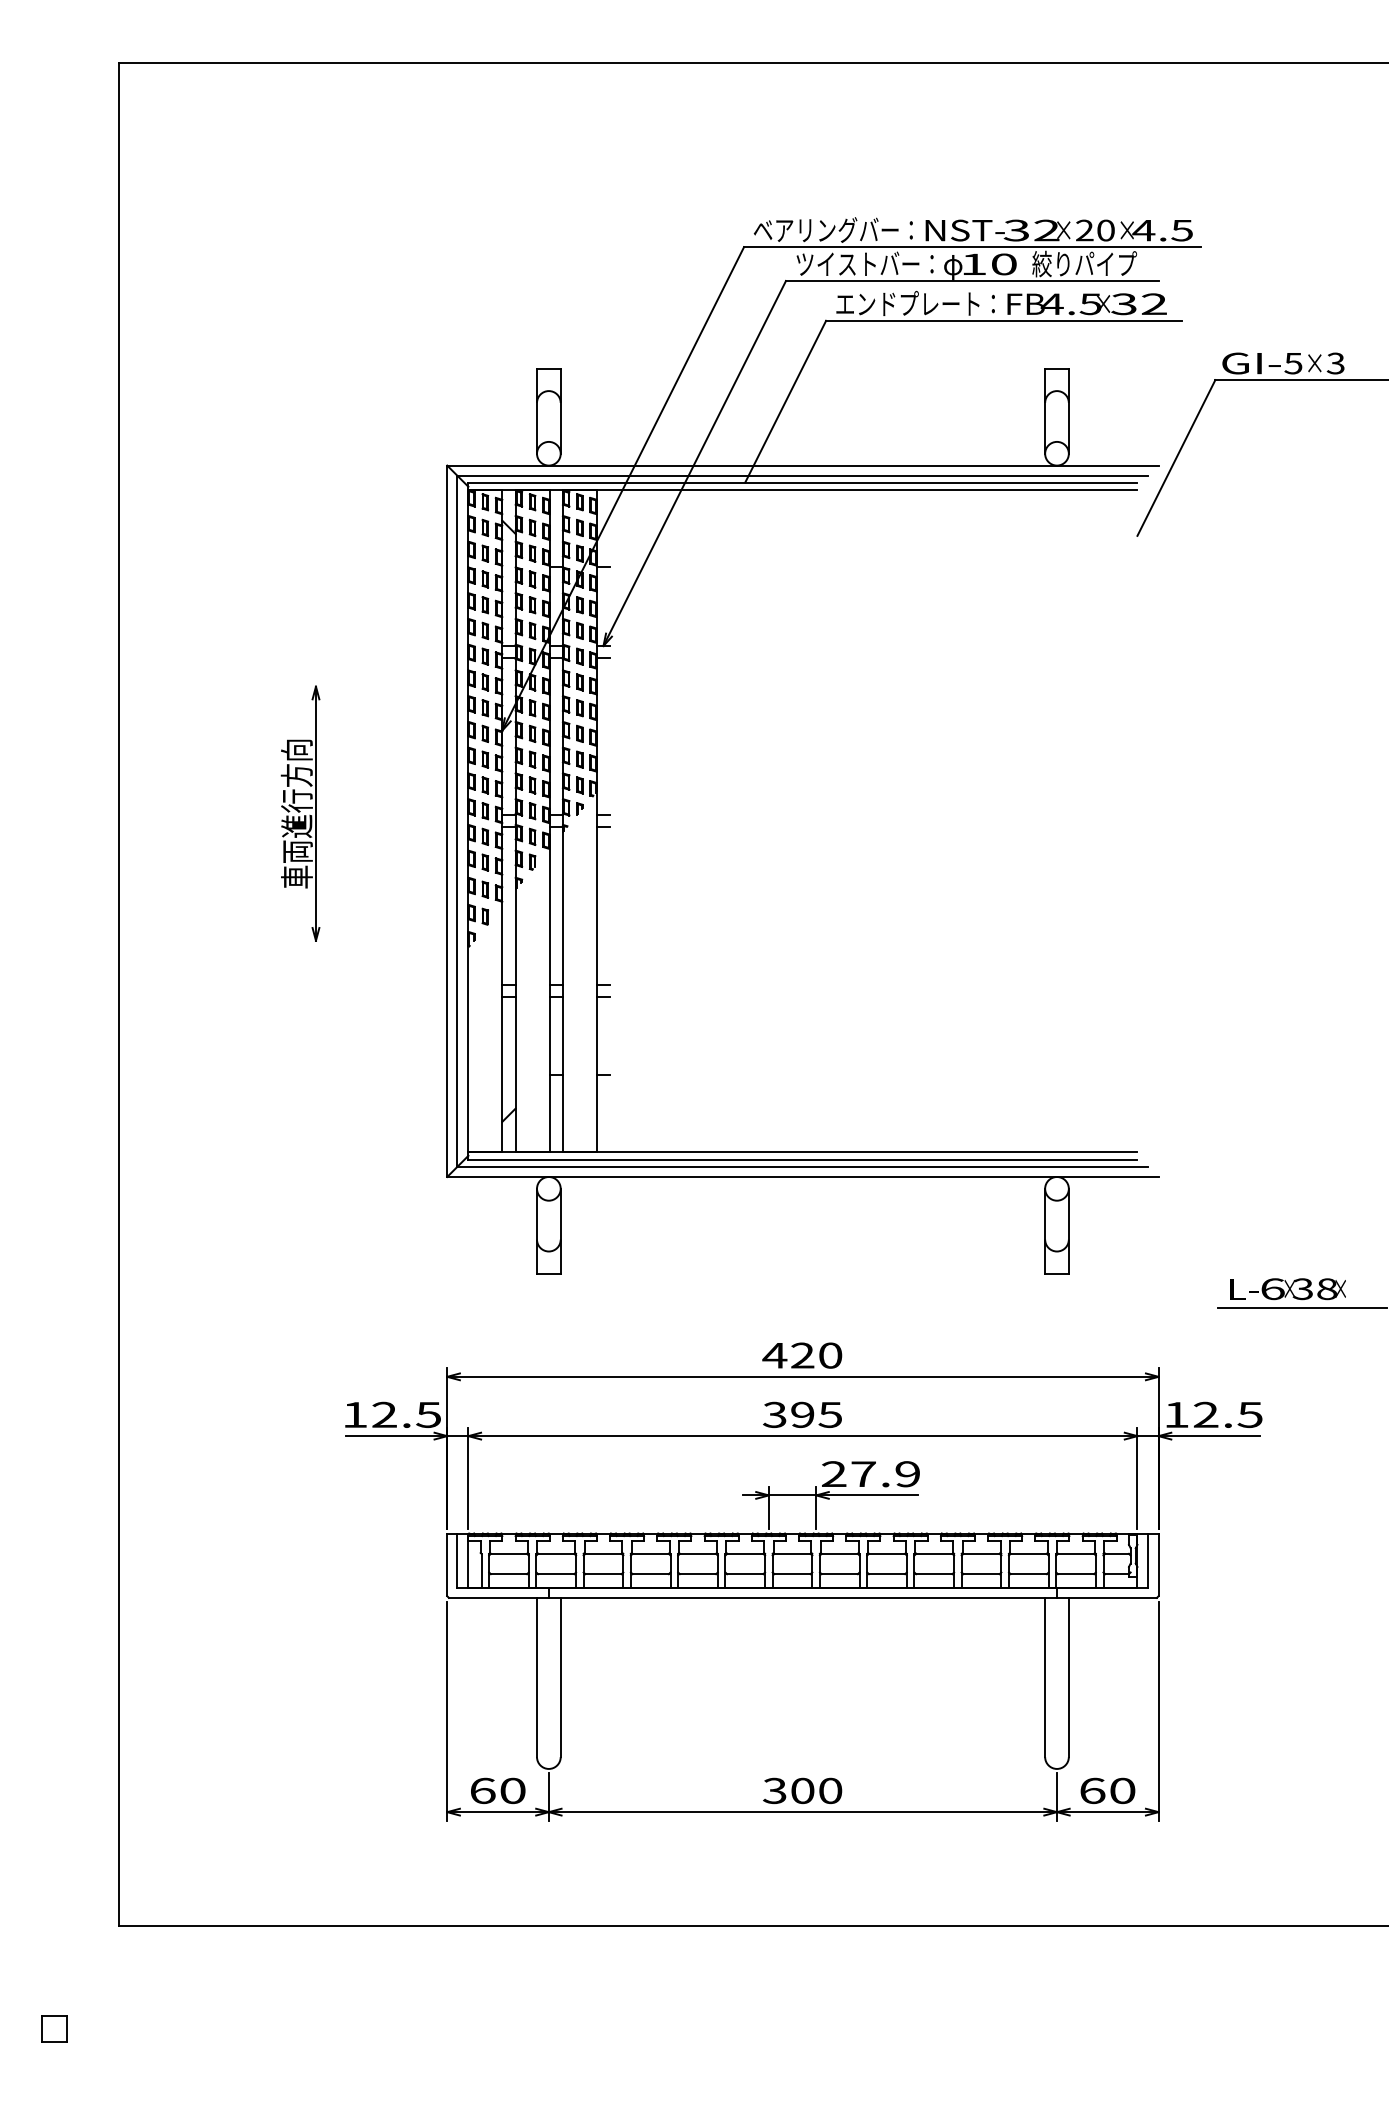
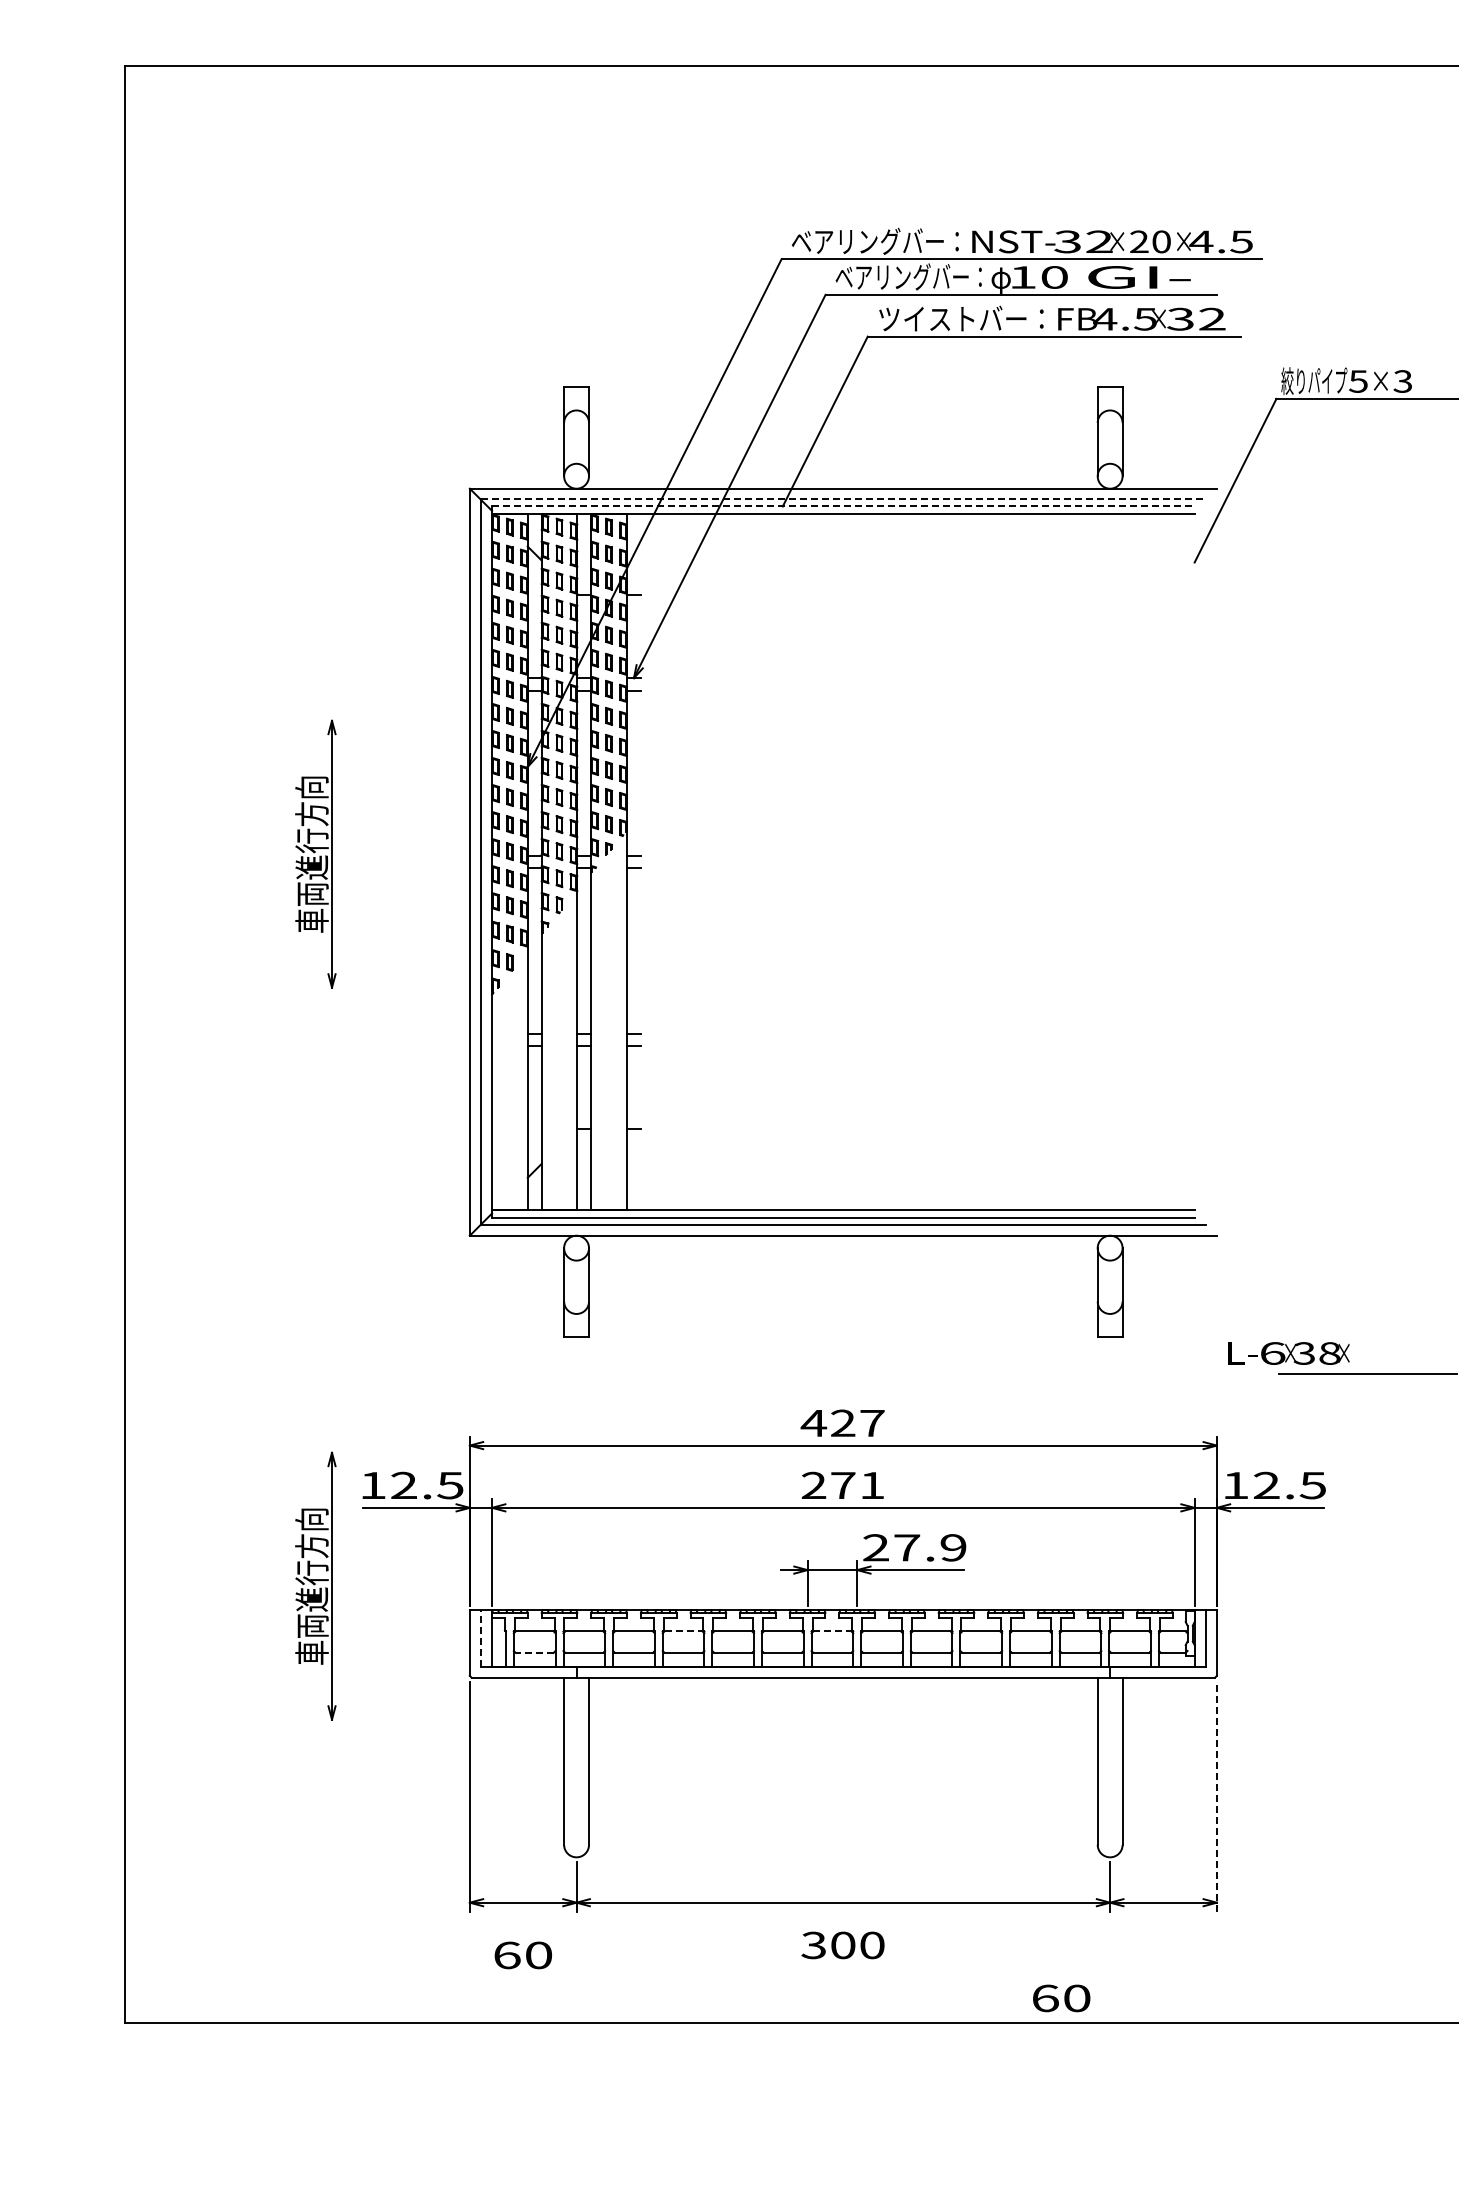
text: (864, 263) -> (908, 276), ツイストバー： -> ベアリングバー：
text: (1084, 264) -> (1139, 277), 絞りパイプ -> GI-
text: (915, 303) -> (961, 318), エンドプレート： -> ツイストバー：
text: (1251, 362) -> (1314, 380), GI- -> 絞りパイプ
line: (803, 475) -> (843, 499), solid -> dashed
line: (803, 482) -> (843, 506), solid -> dashed
text: (1287, 1289) -> (1288, 1353), moved
text: (830, 1355) -> (872, 1423), 420 -> 427
text: (802, 1414) -> (842, 1485), 395 -> 271
part: (300, 1510) -> (315, 1585), added
line: (651, 1553) -> (684, 1631), solid -> dashed
line: (792, 1553) -> (832, 1631), solid -> dashed
line: (457, 1560) -> (480, 1638), solid -> dashed
line: (508, 1573) -> (534, 1652), solid -> dashed
line: (1158, 1711) -> (1216, 1796), solid -> dashed
text: (497, 1791) -> (522, 1955), moved
text: (802, 1791) -> (842, 1945), moved
text: (1107, 1791) -> (1061, 1998), moved
part: (54, 2029) -> (57, 2130), removed

